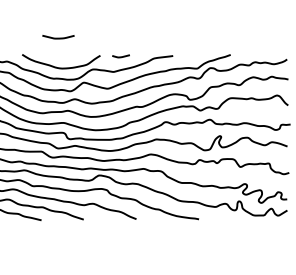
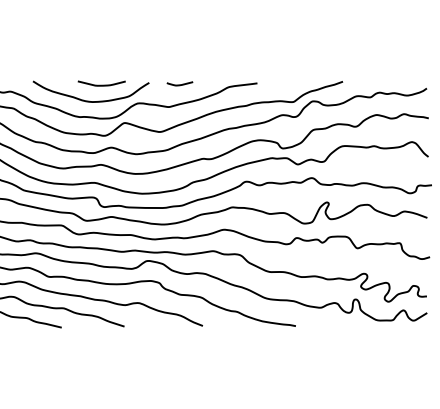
curve: (58, 37) -> (101, 84), moved

